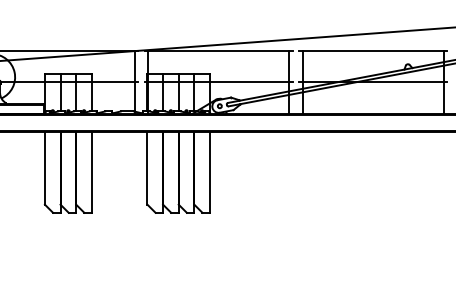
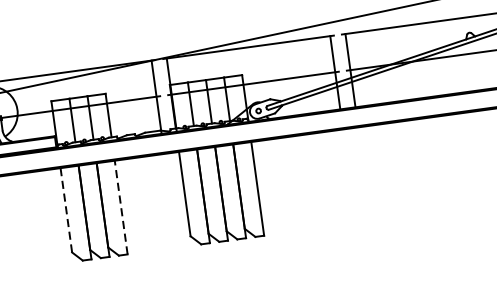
line: (44, 167) -> (65, 209), solid -> dashed
line: (91, 172) -> (120, 207), solid -> dashed

